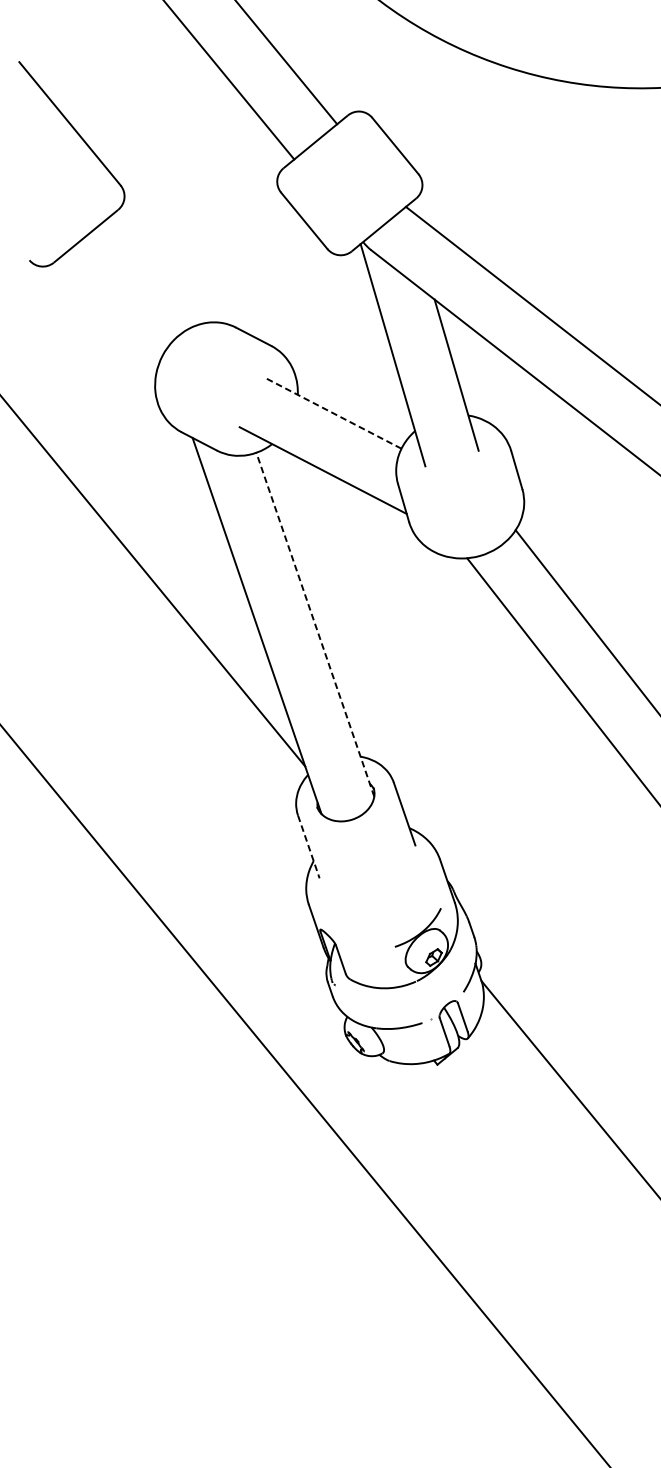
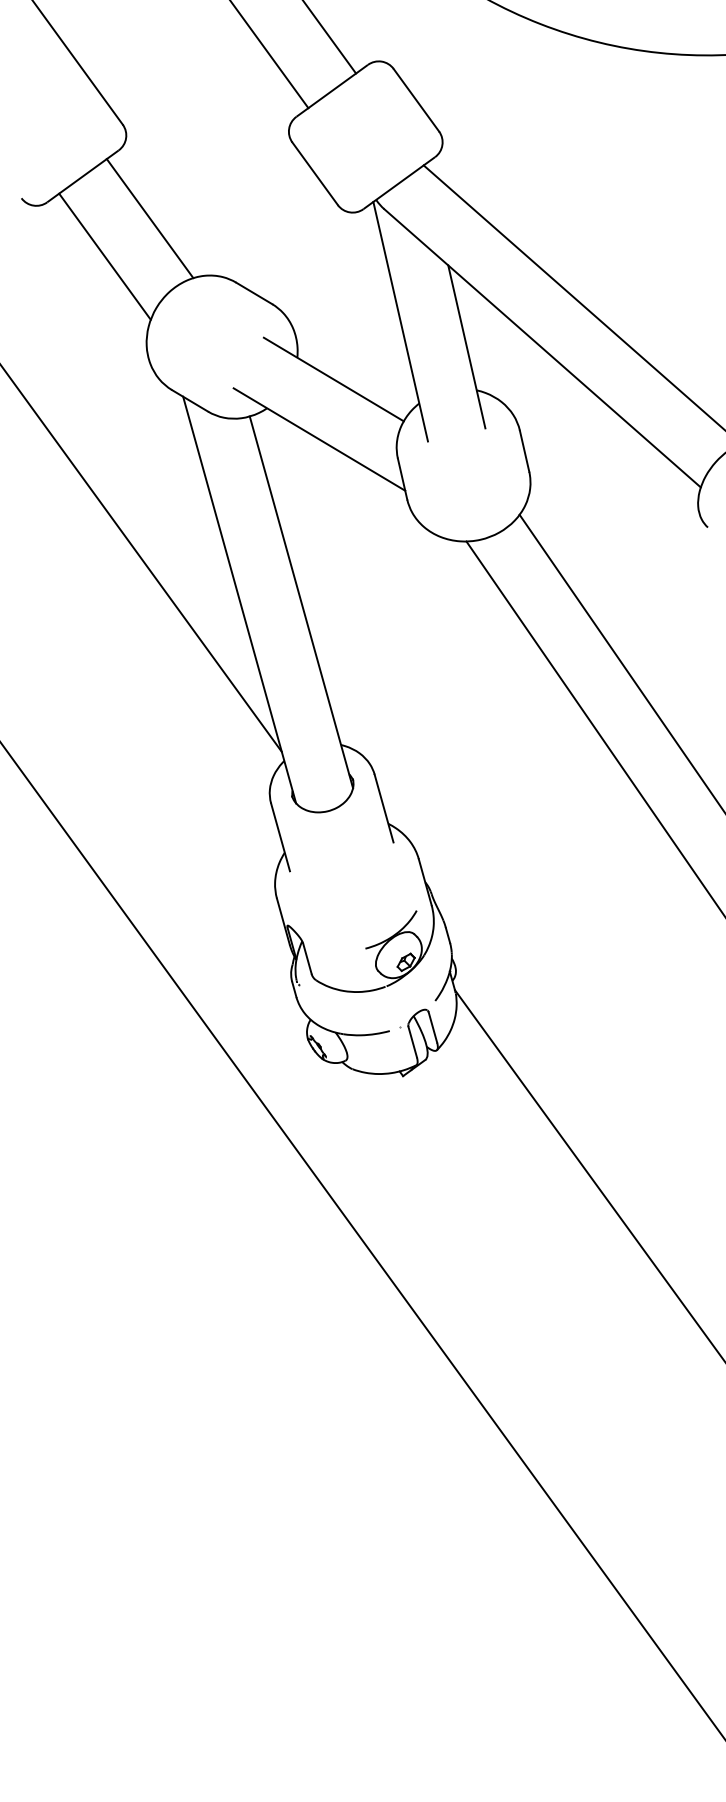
line: (150, 272) -> (149, 218), added
line: (110, 310) -> (104, 256), added
line: (333, 413) -> (333, 379), dashed -> solid
line: (315, 624) -> (301, 602), dashed -> solid
line: (308, 847) -> (280, 837), dashed -> solid

